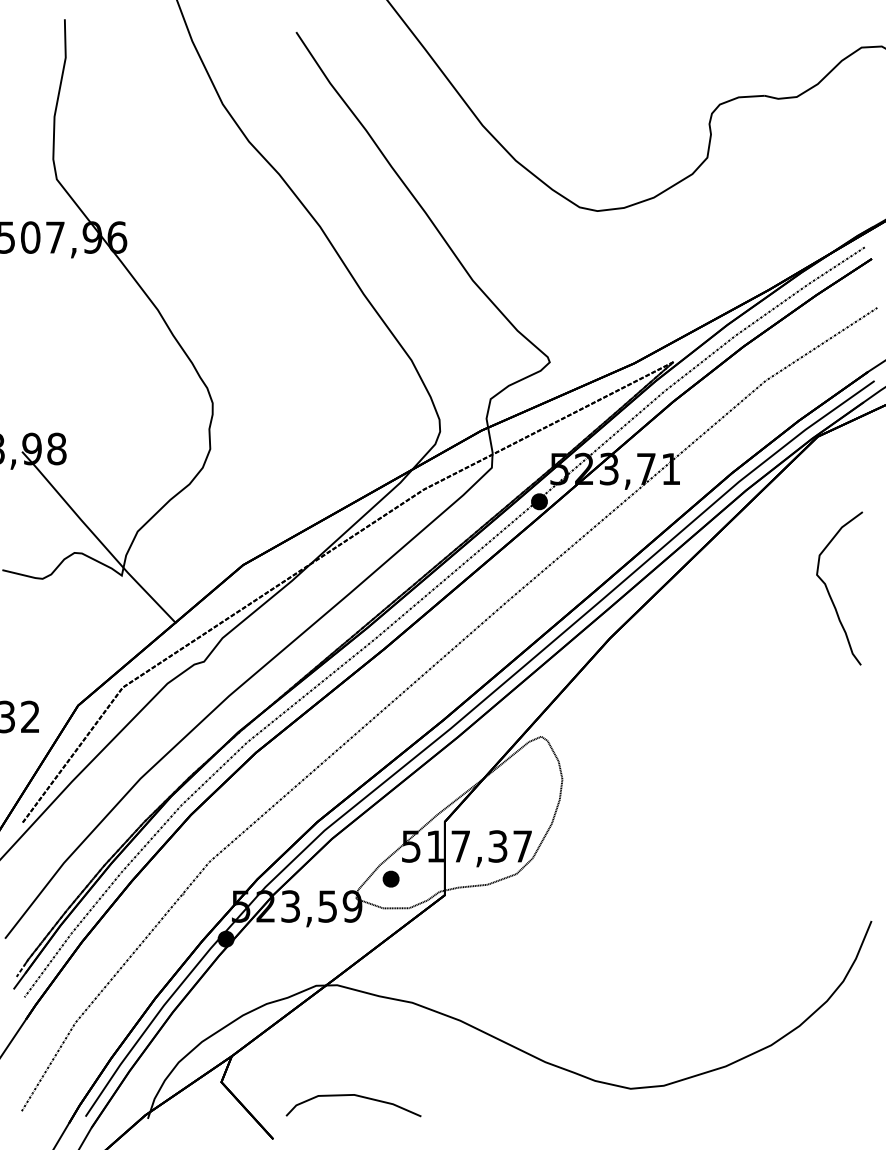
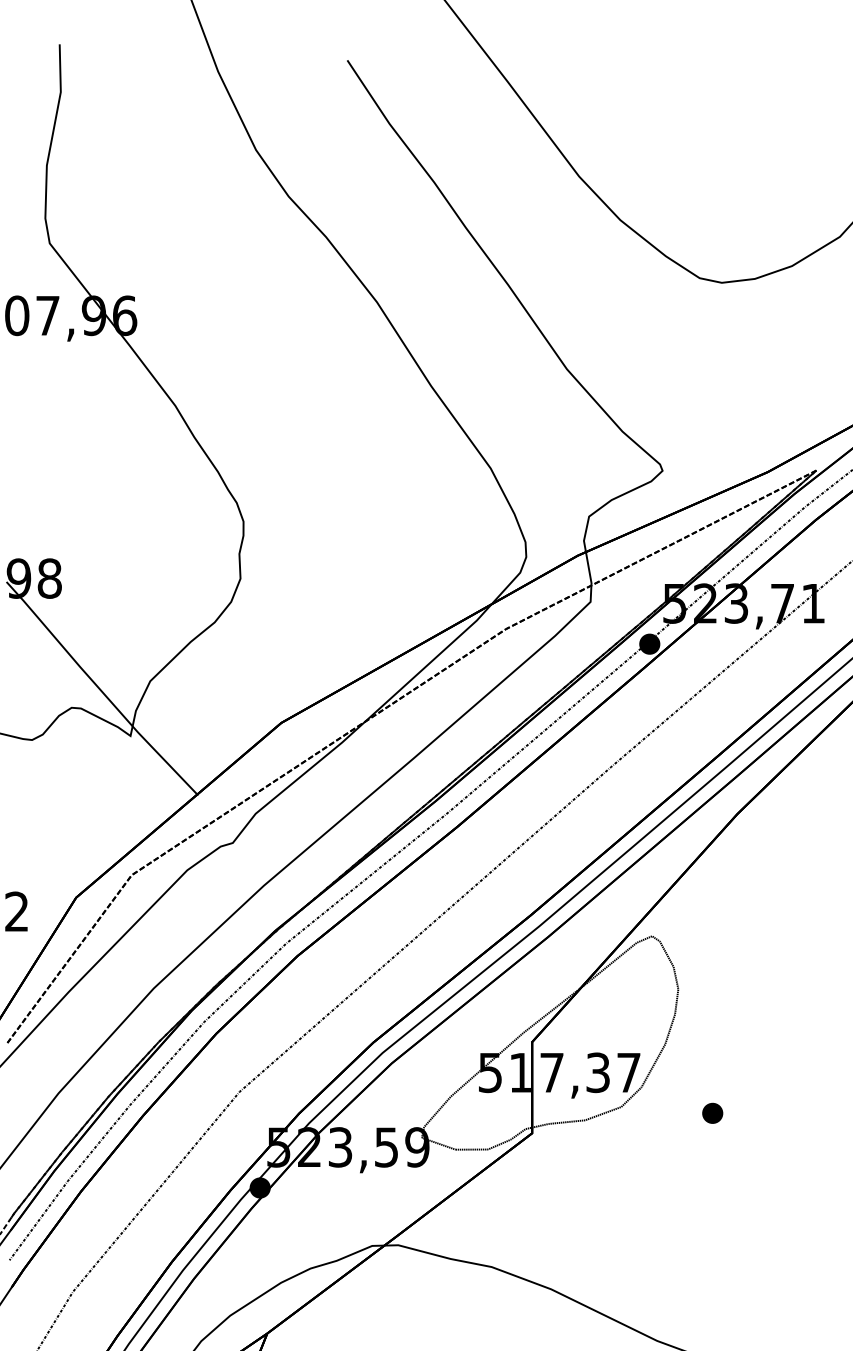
part: (390, 878) -> (711, 1112), moved

